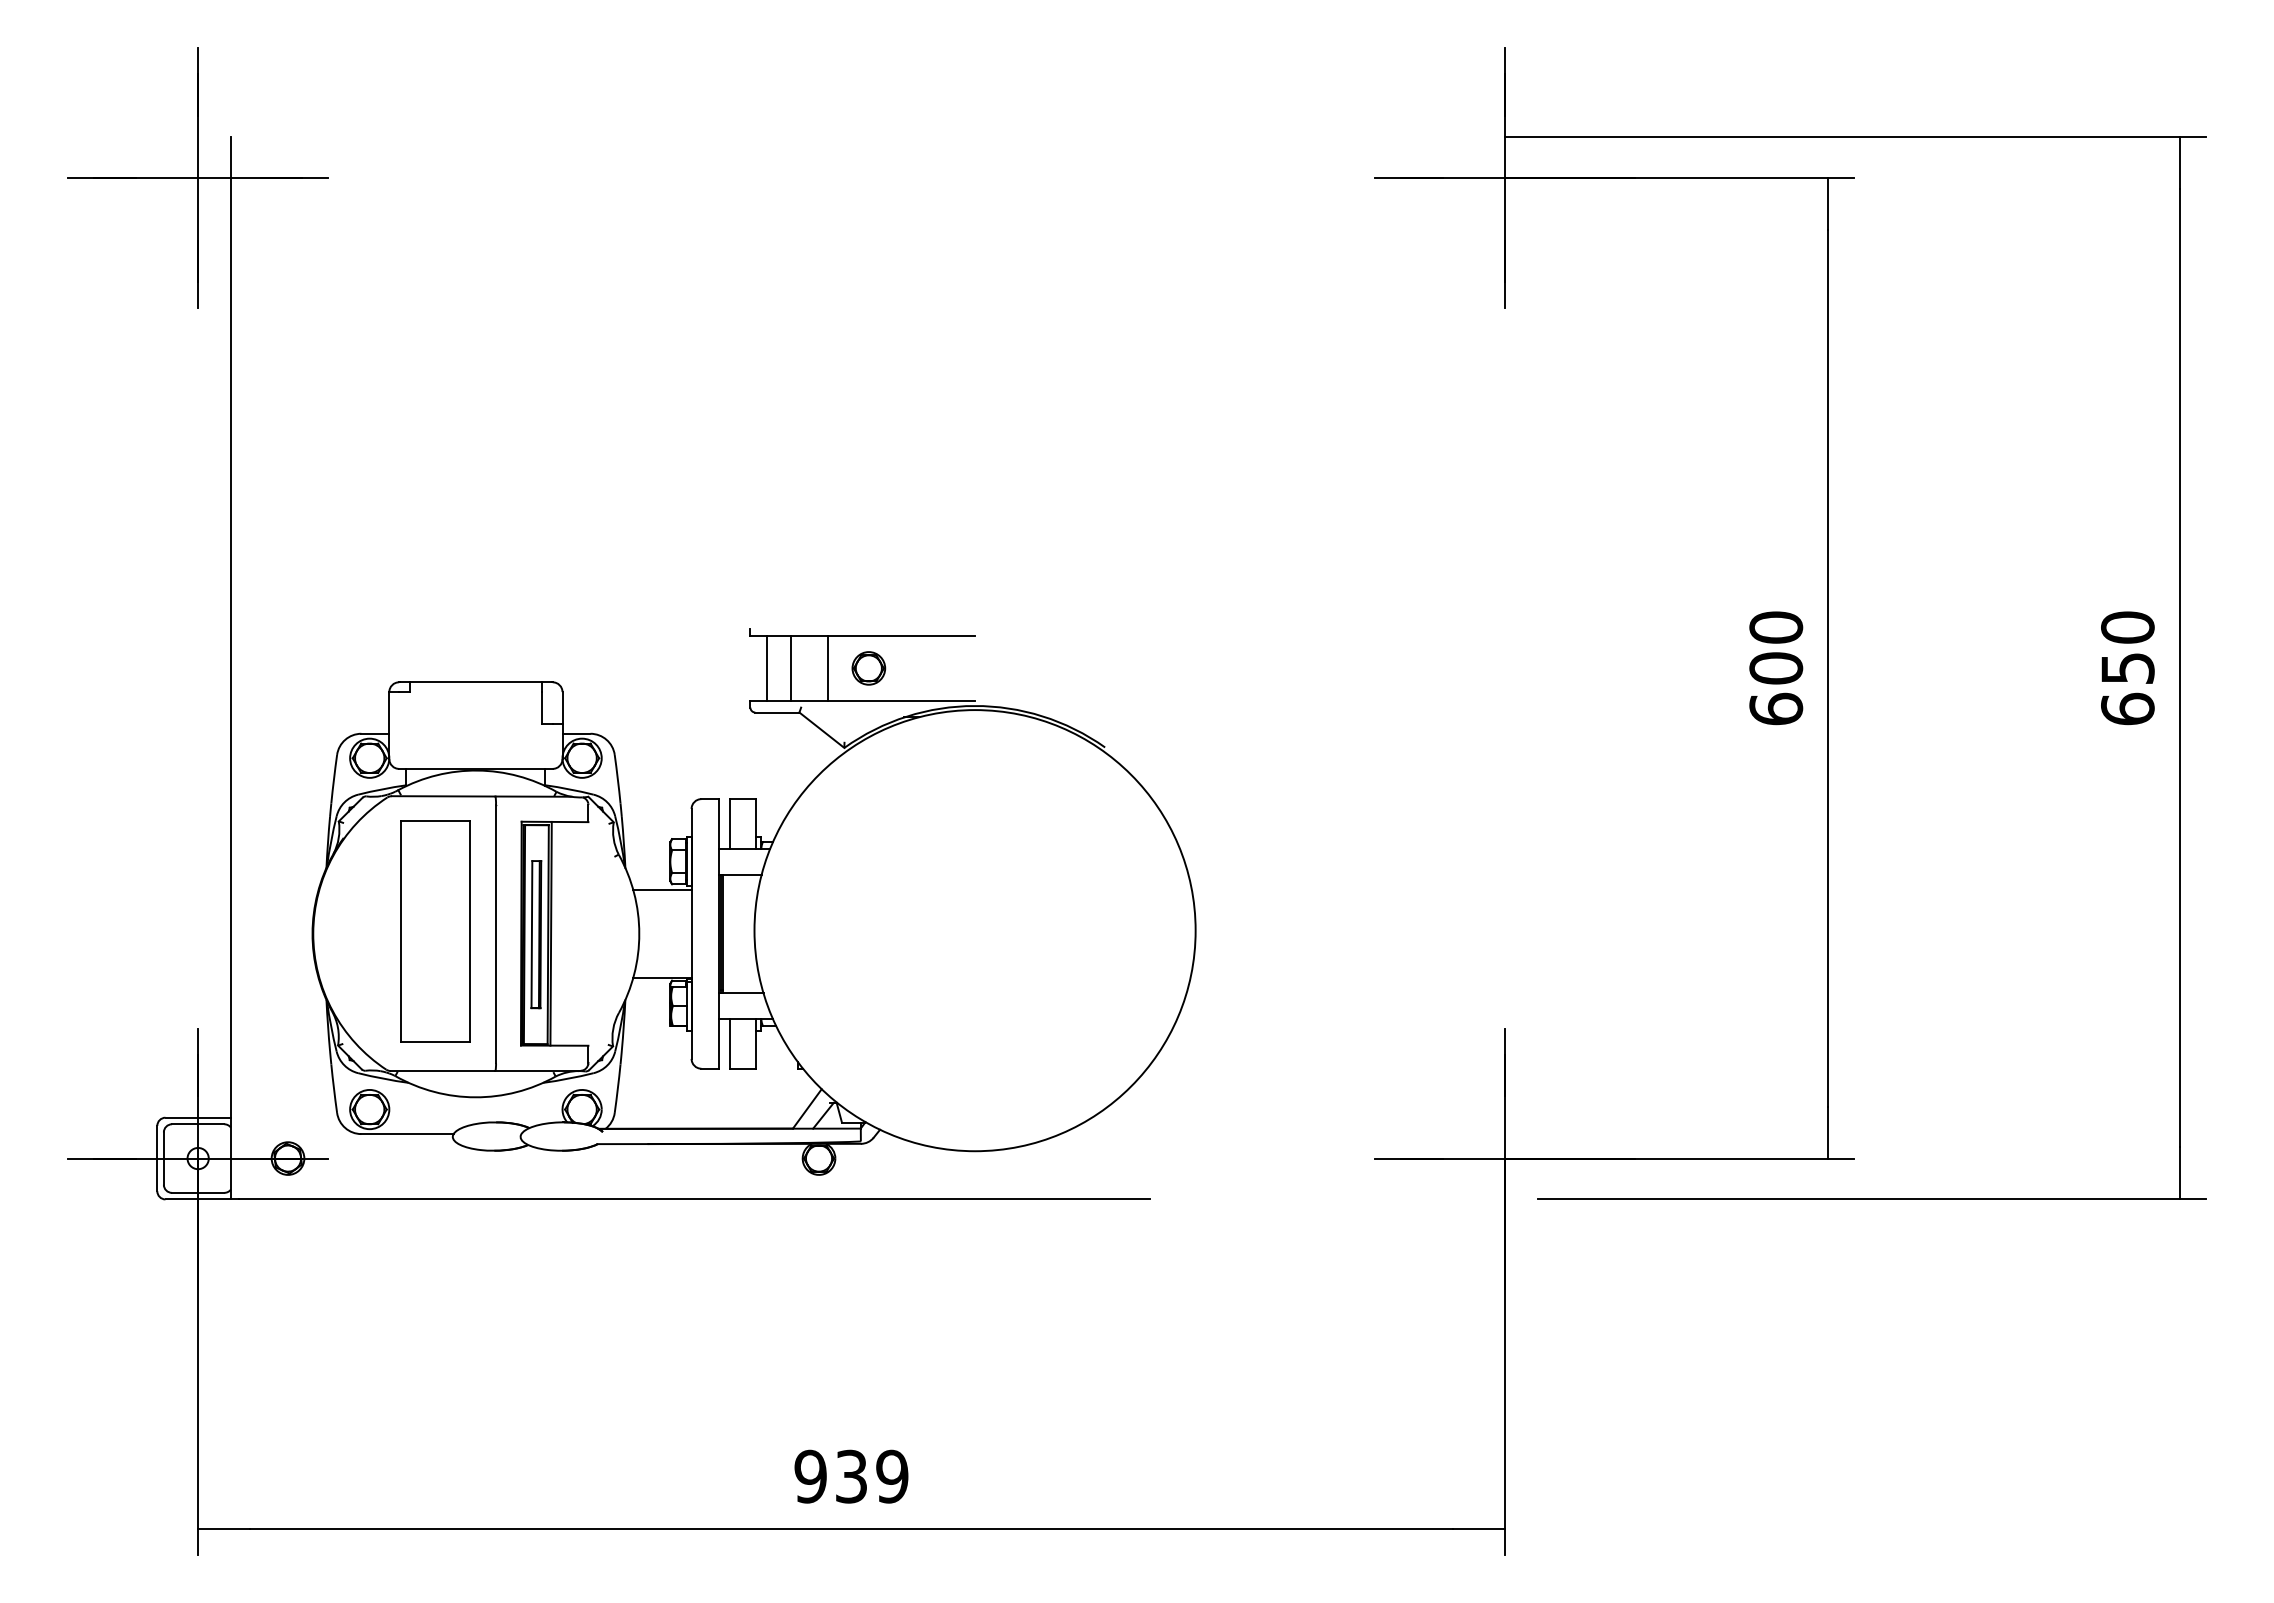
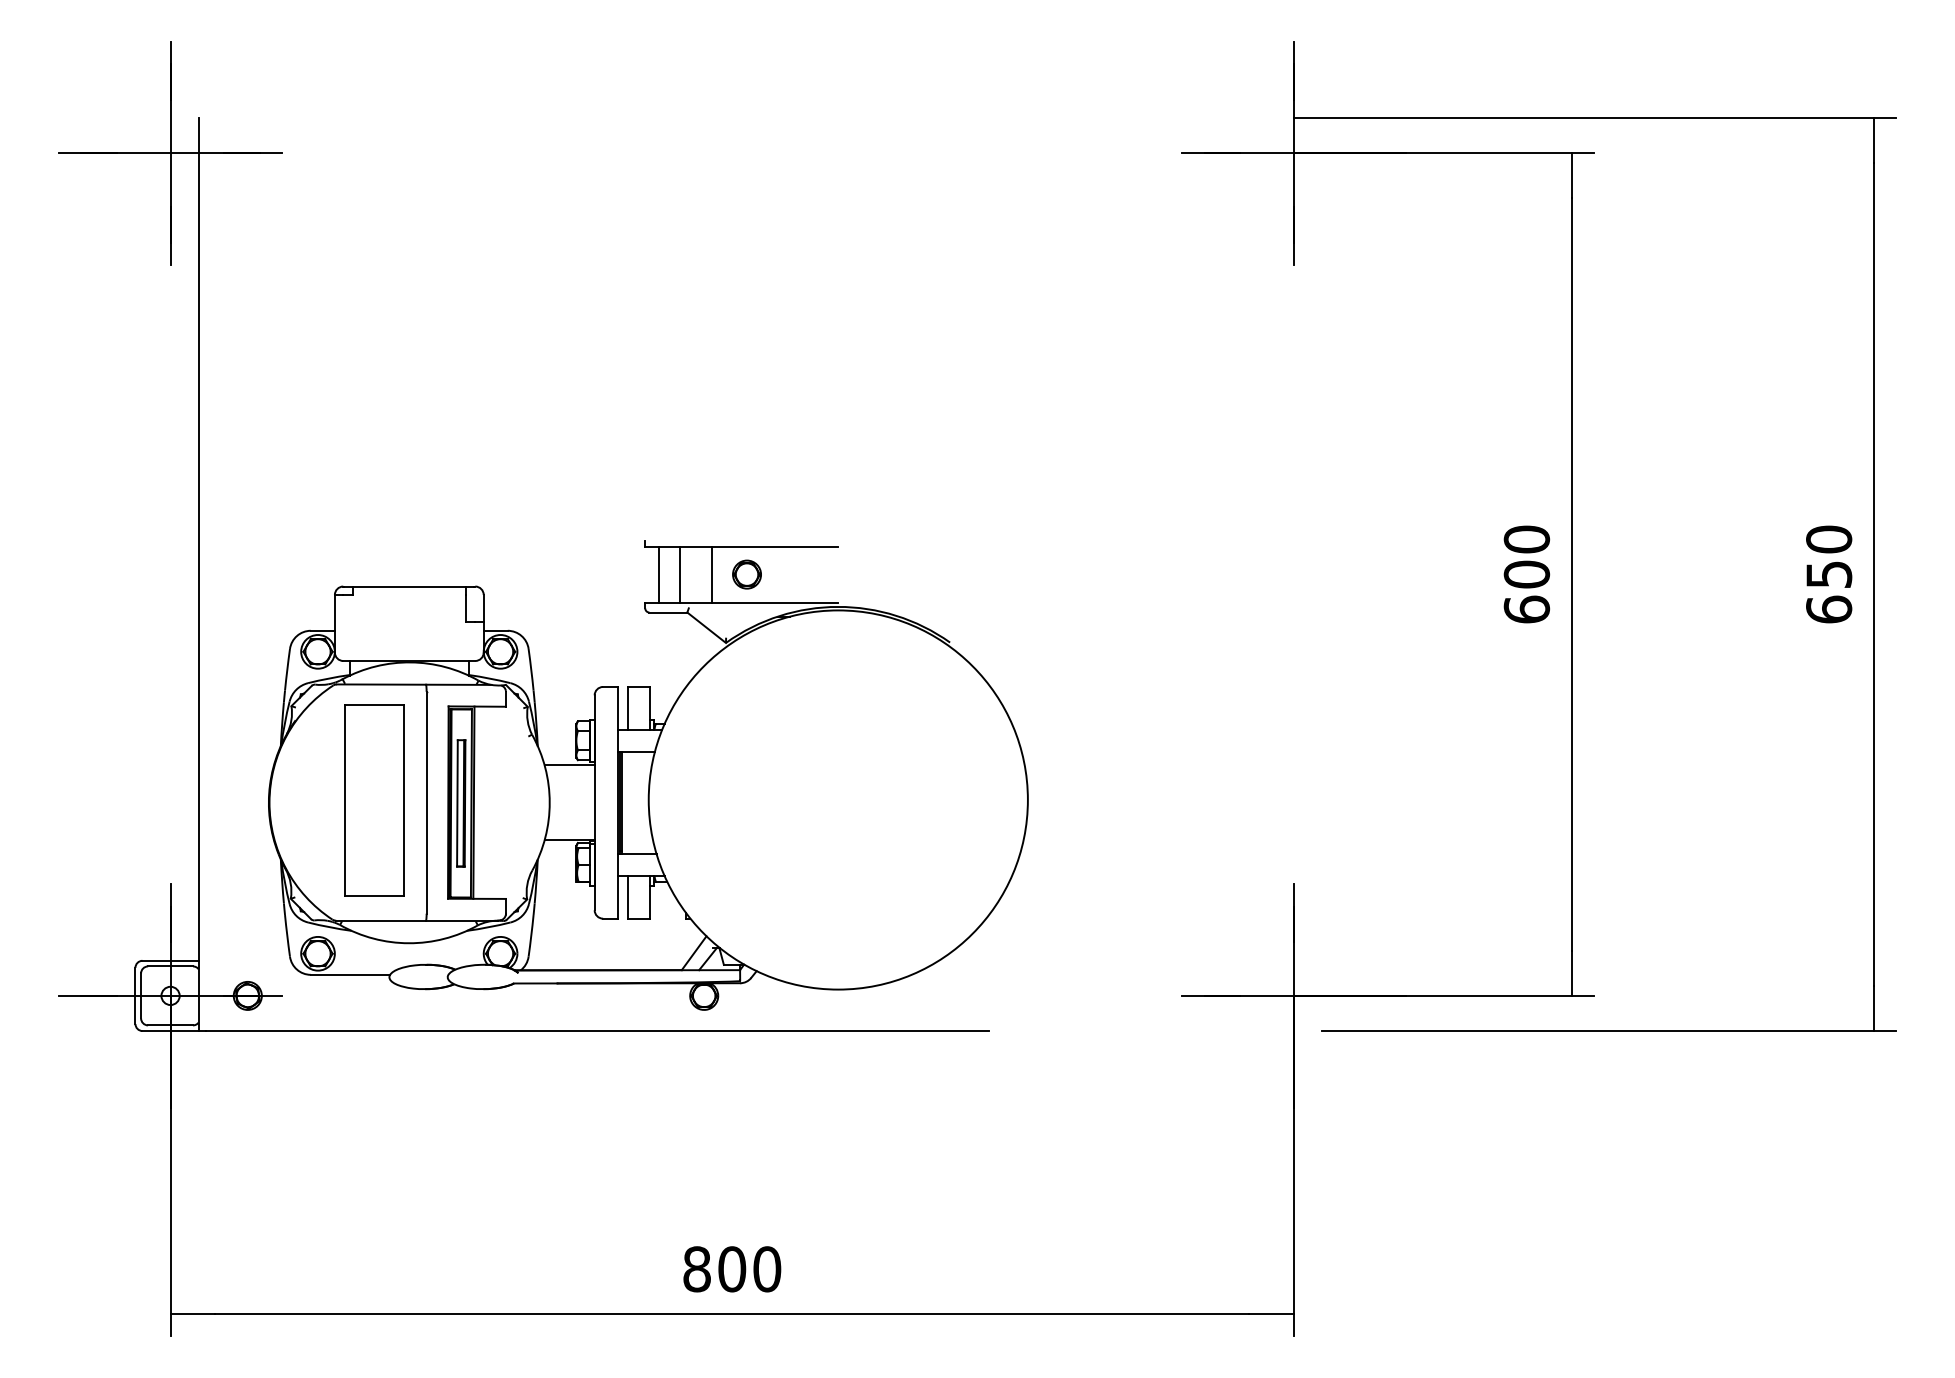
text: (851, 1476) -> (732, 1269), 939 -> 800

